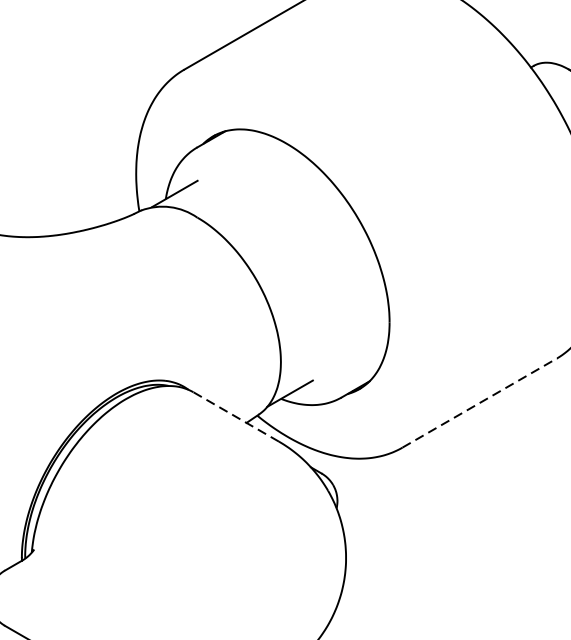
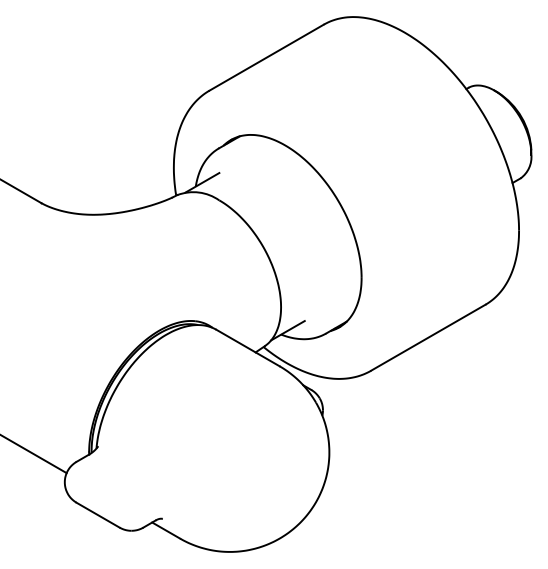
line: (479, 402) -> (428, 337), dashed -> solid
line: (235, 416) -> (247, 347), dashed -> solid

